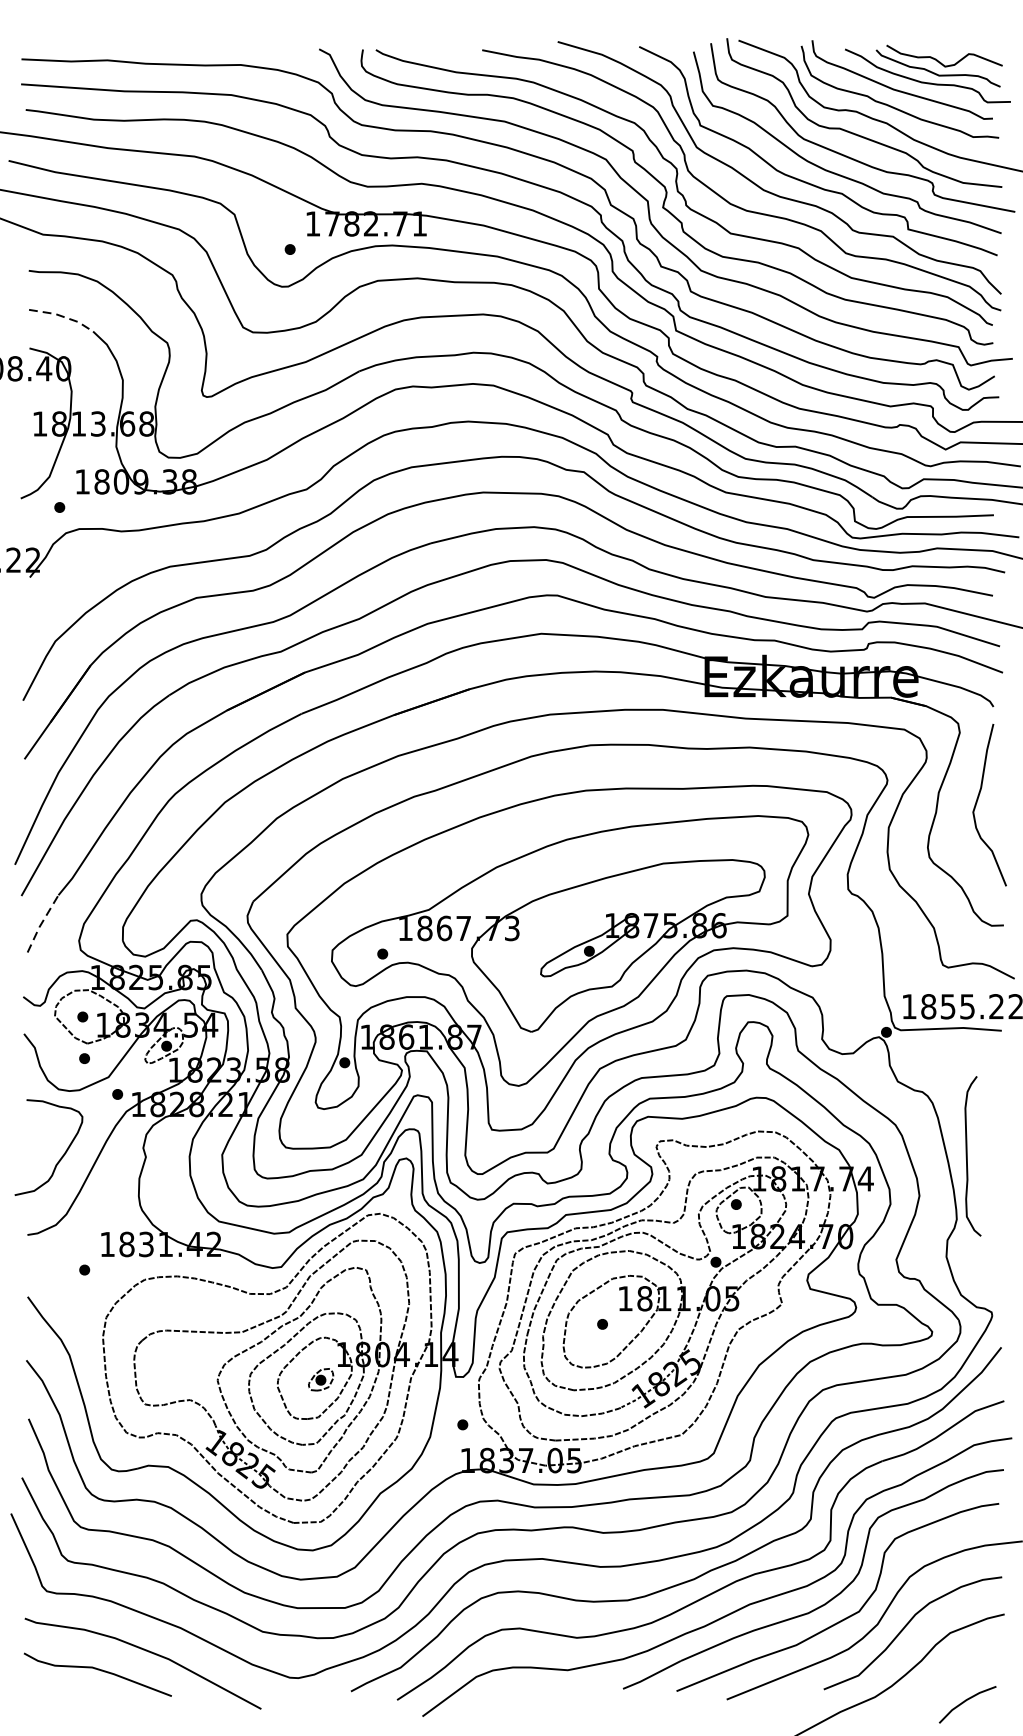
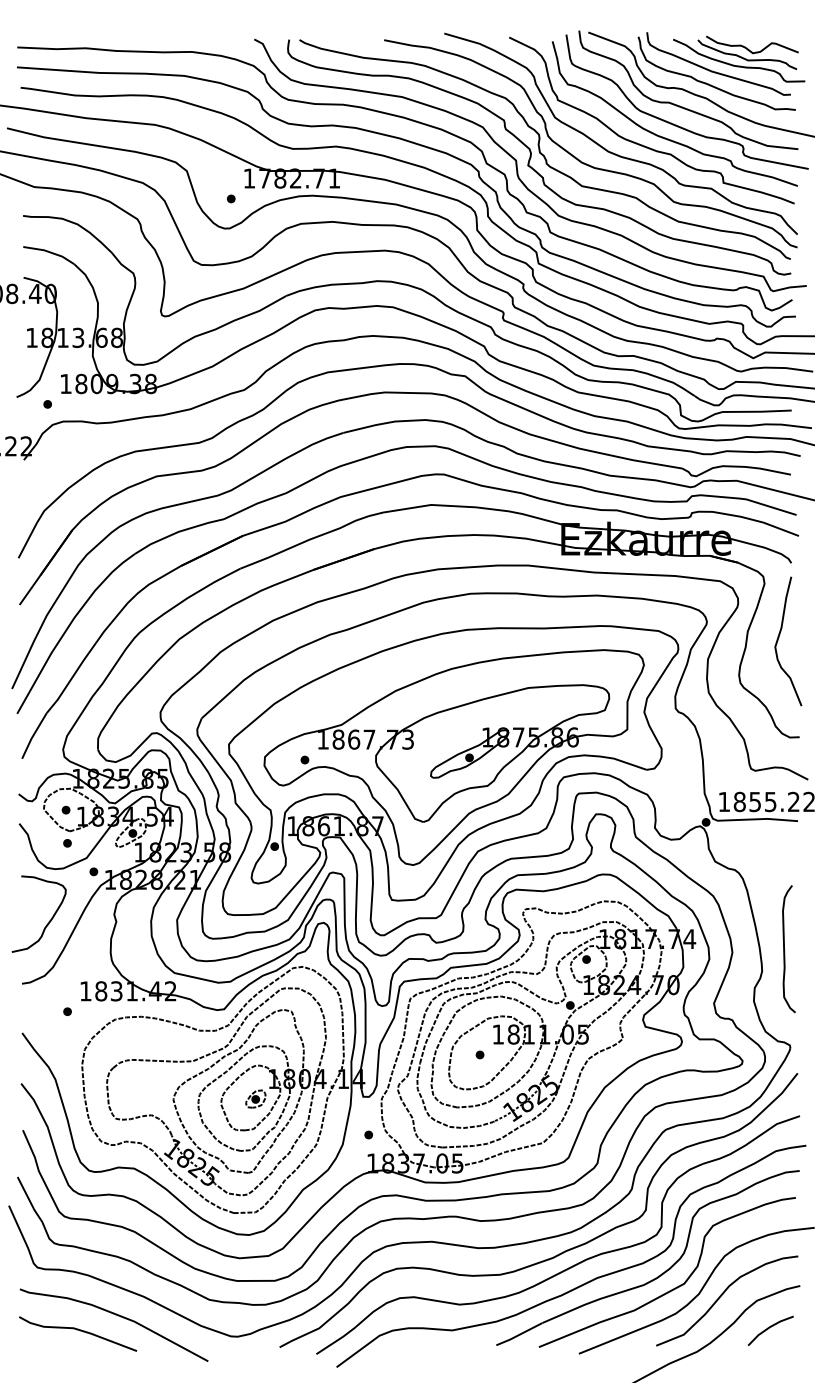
line: (63, 316) -> (50, 252), dashed -> solid
line: (41, 924) -> (33, 736), dashed -> solid
curve: (968, 1159) -> (785, 951), moved
line: (966, 1701) -> (769, 1328), moved

